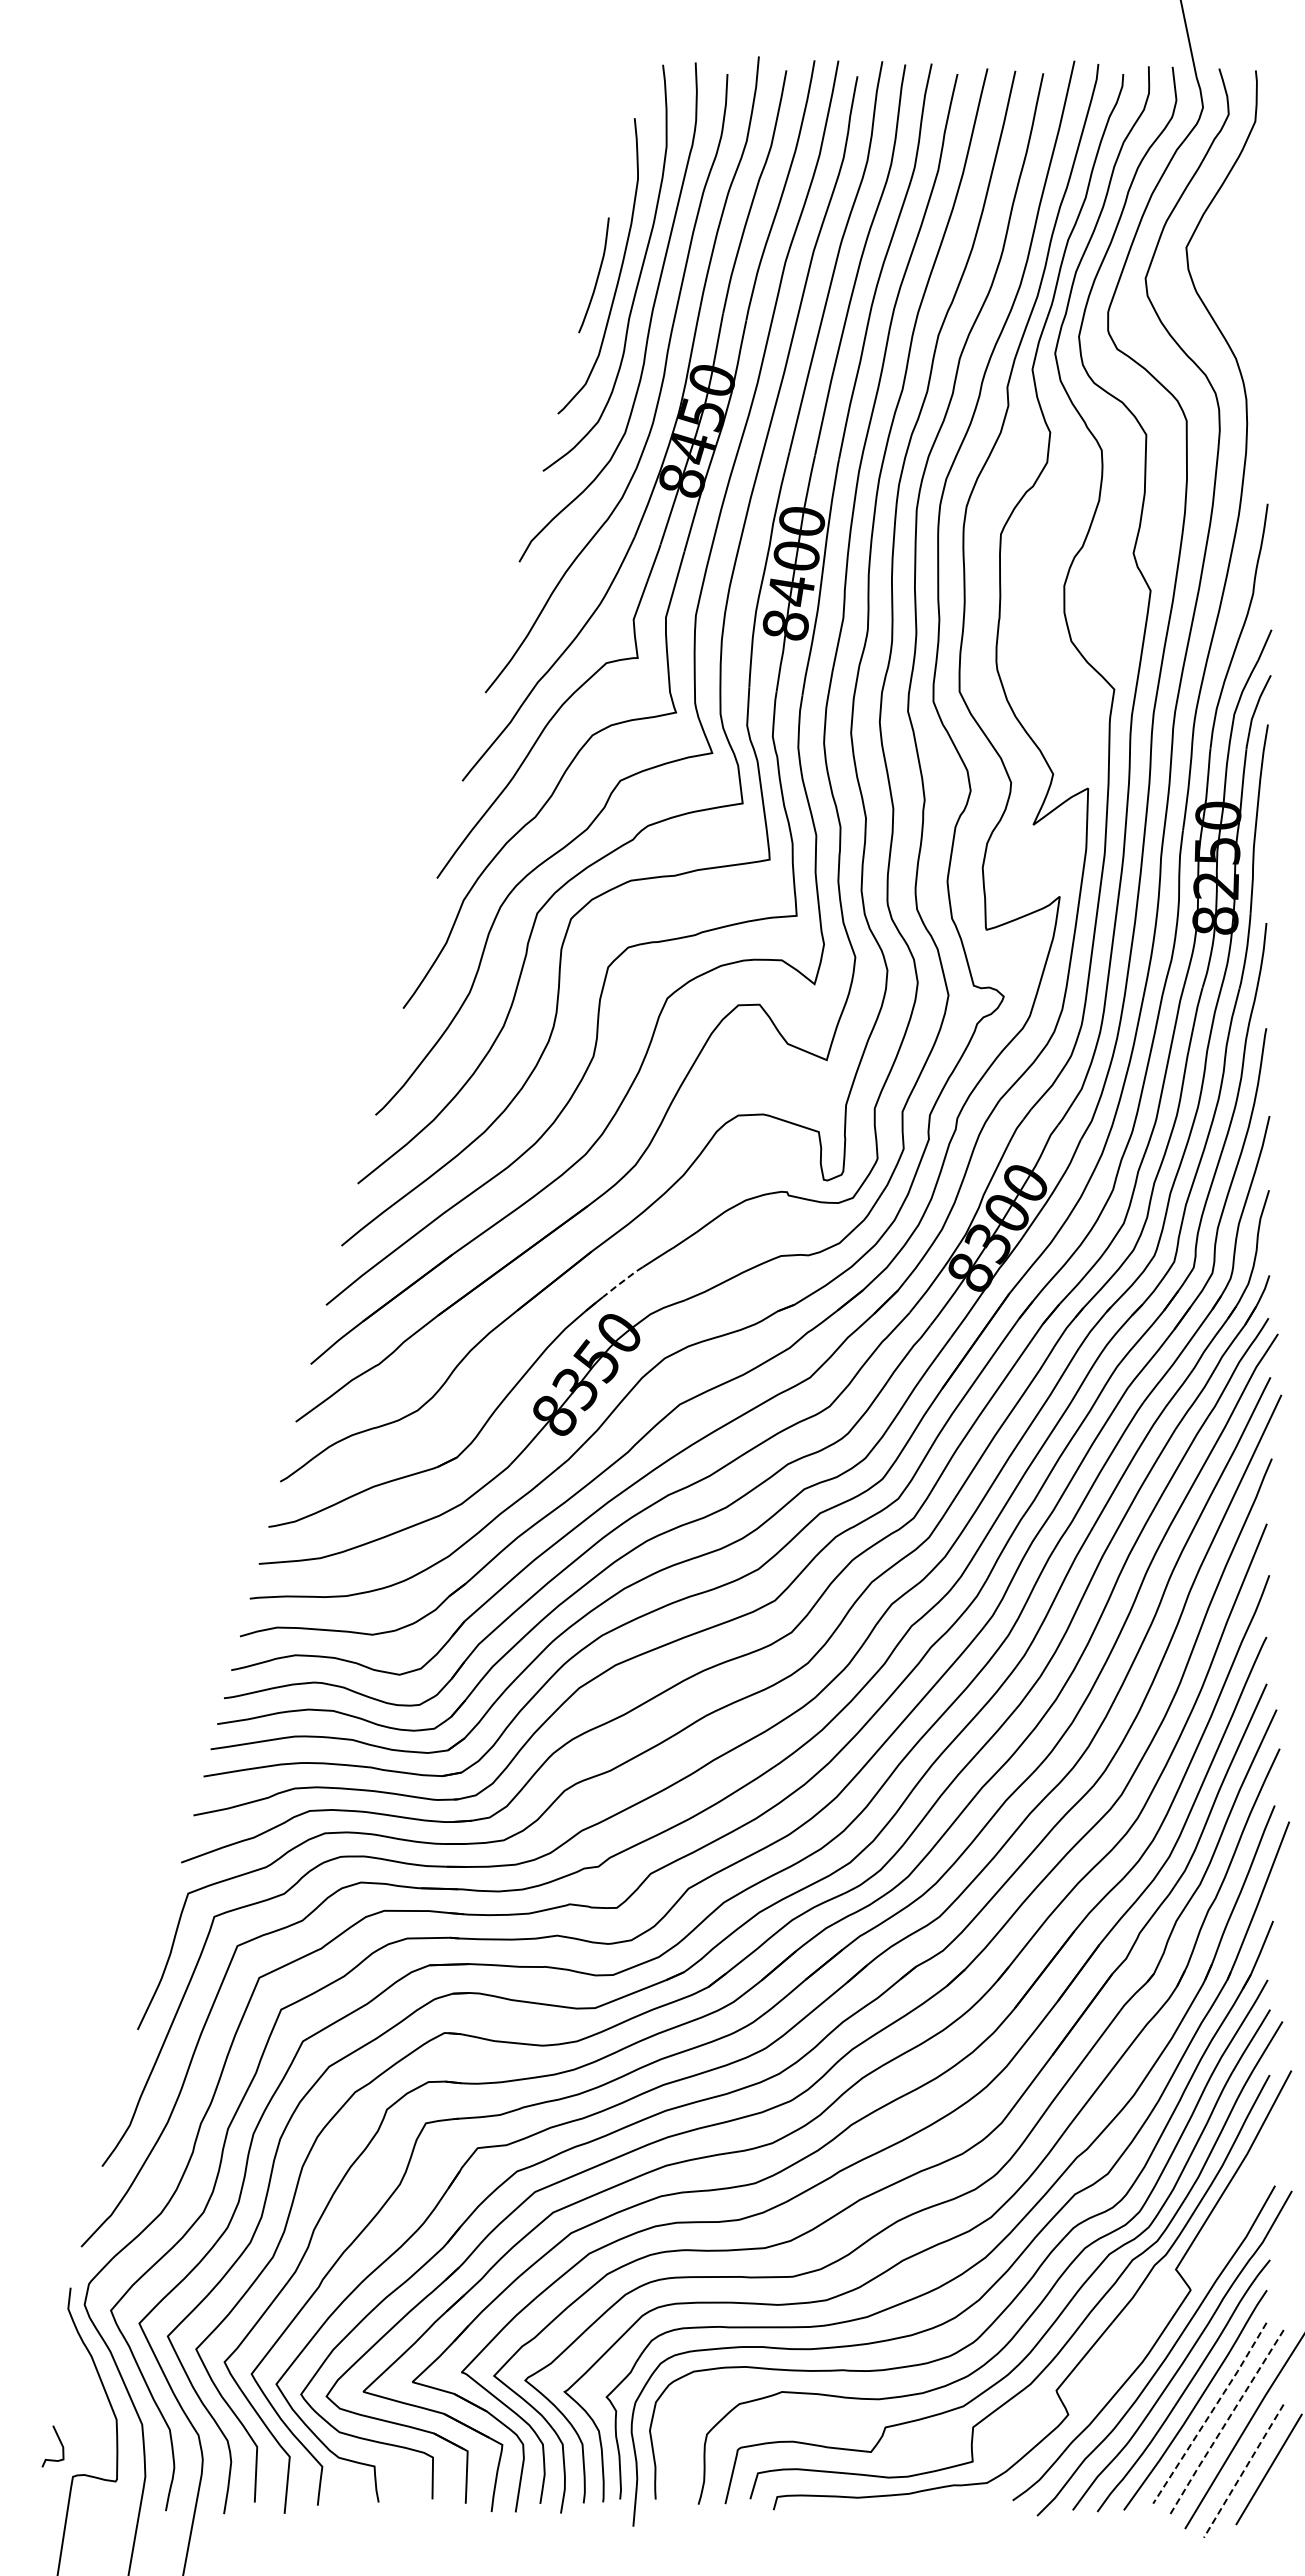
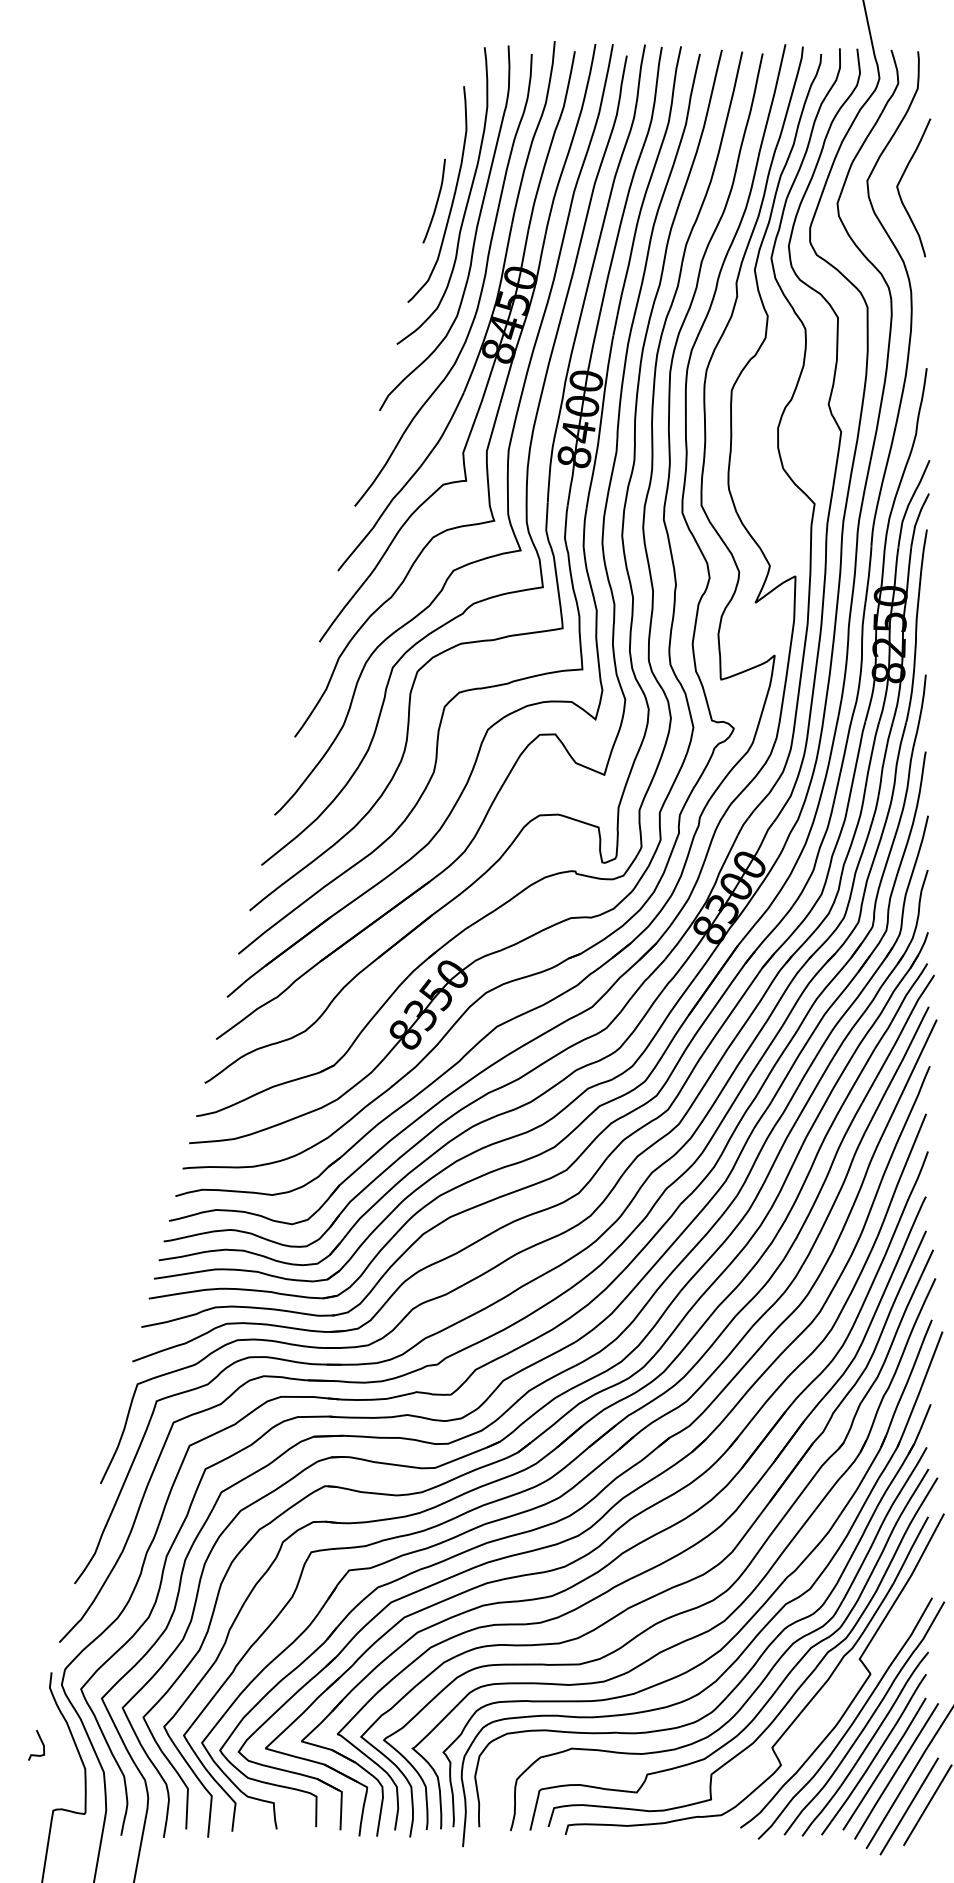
curve: (1231, 249) -> (900, 182), added
line: (622, 1281) -> (455, 936), dashed -> solid
line: (1211, 2413) -> (885, 1764), dashed -> solid
line: (1225, 2423) -> (895, 1771), dashed -> solid
curve: (60, 2444) -> (41, 1743), moved
line: (1243, 2471) -> (909, 1806), dashed -> solid

